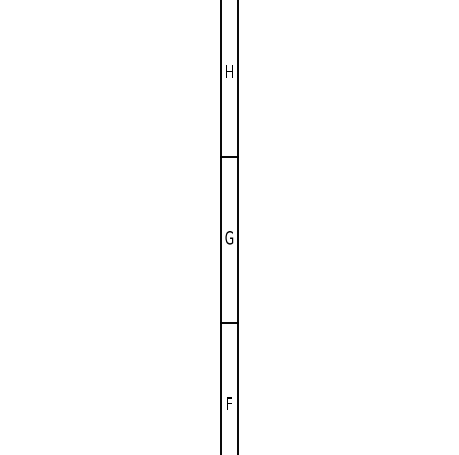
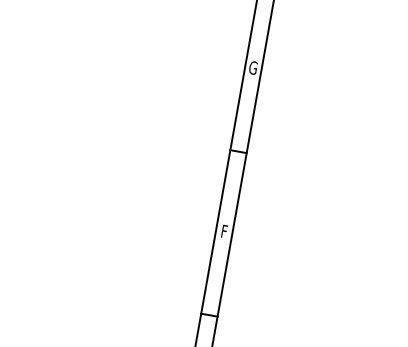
text: (229, 71) -> (253, 67), H -> G
text: (229, 237) -> (224, 231), G -> F

